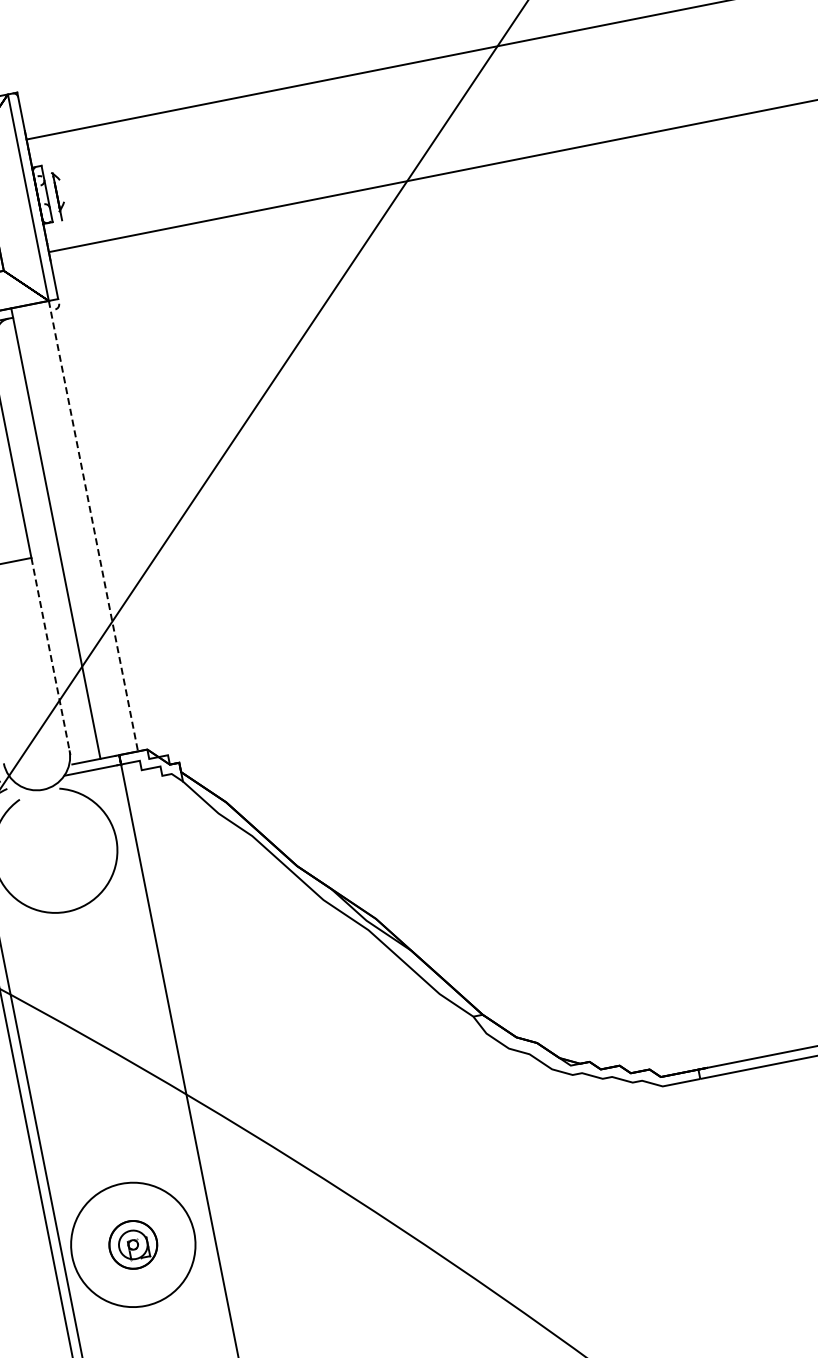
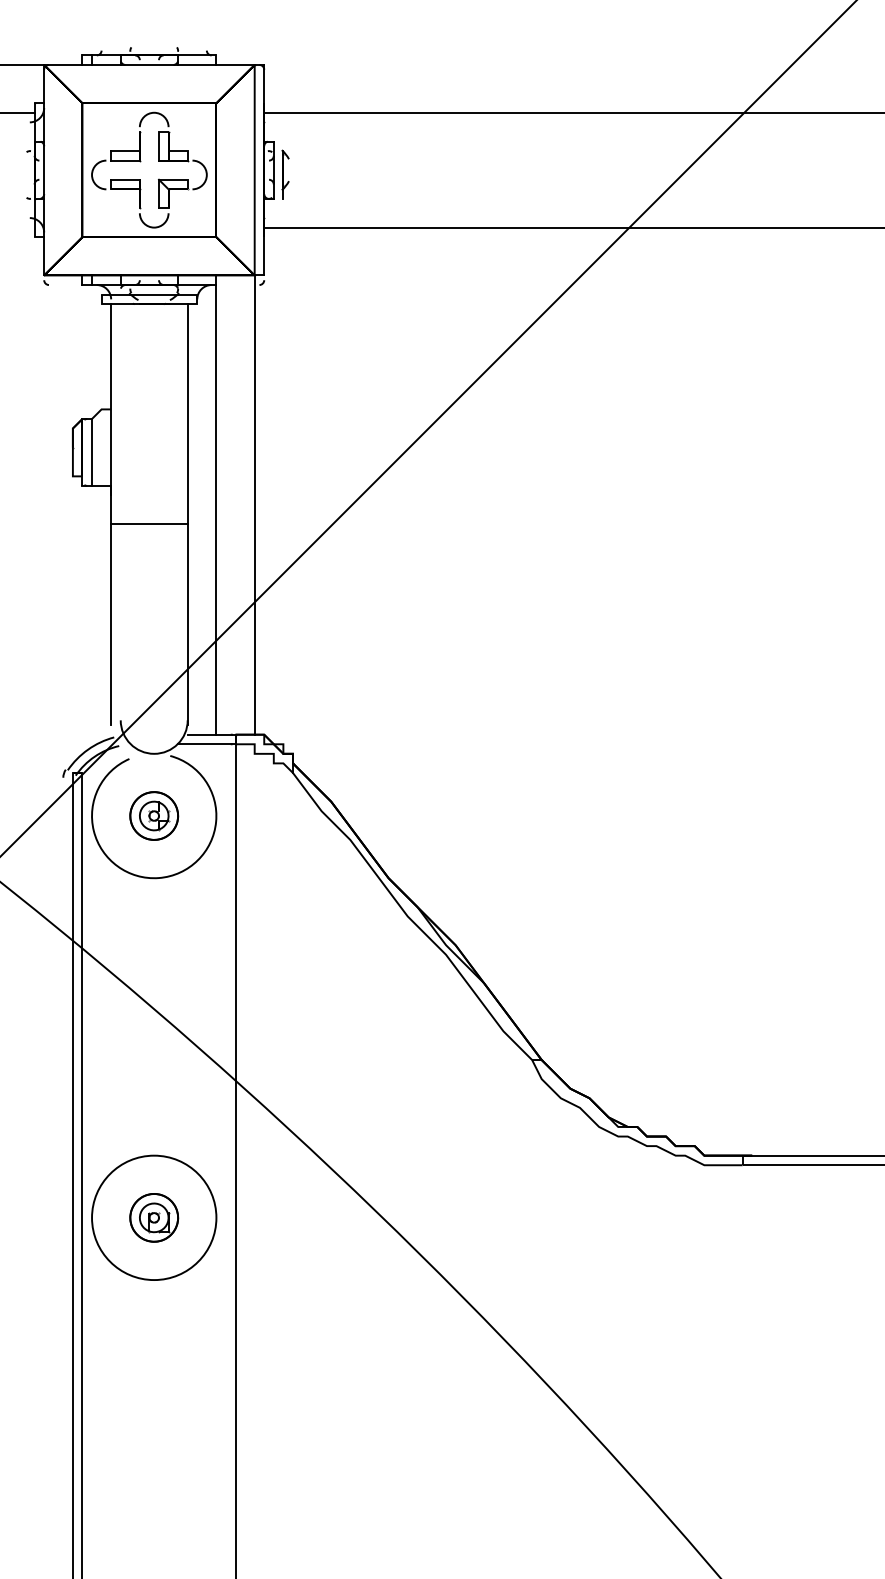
line: (93, 526) -> (254, 505), dashed -> solid
line: (50, 657) -> (187, 625), dashed -> solid
part: (55, 850) -> (154, 815), added

